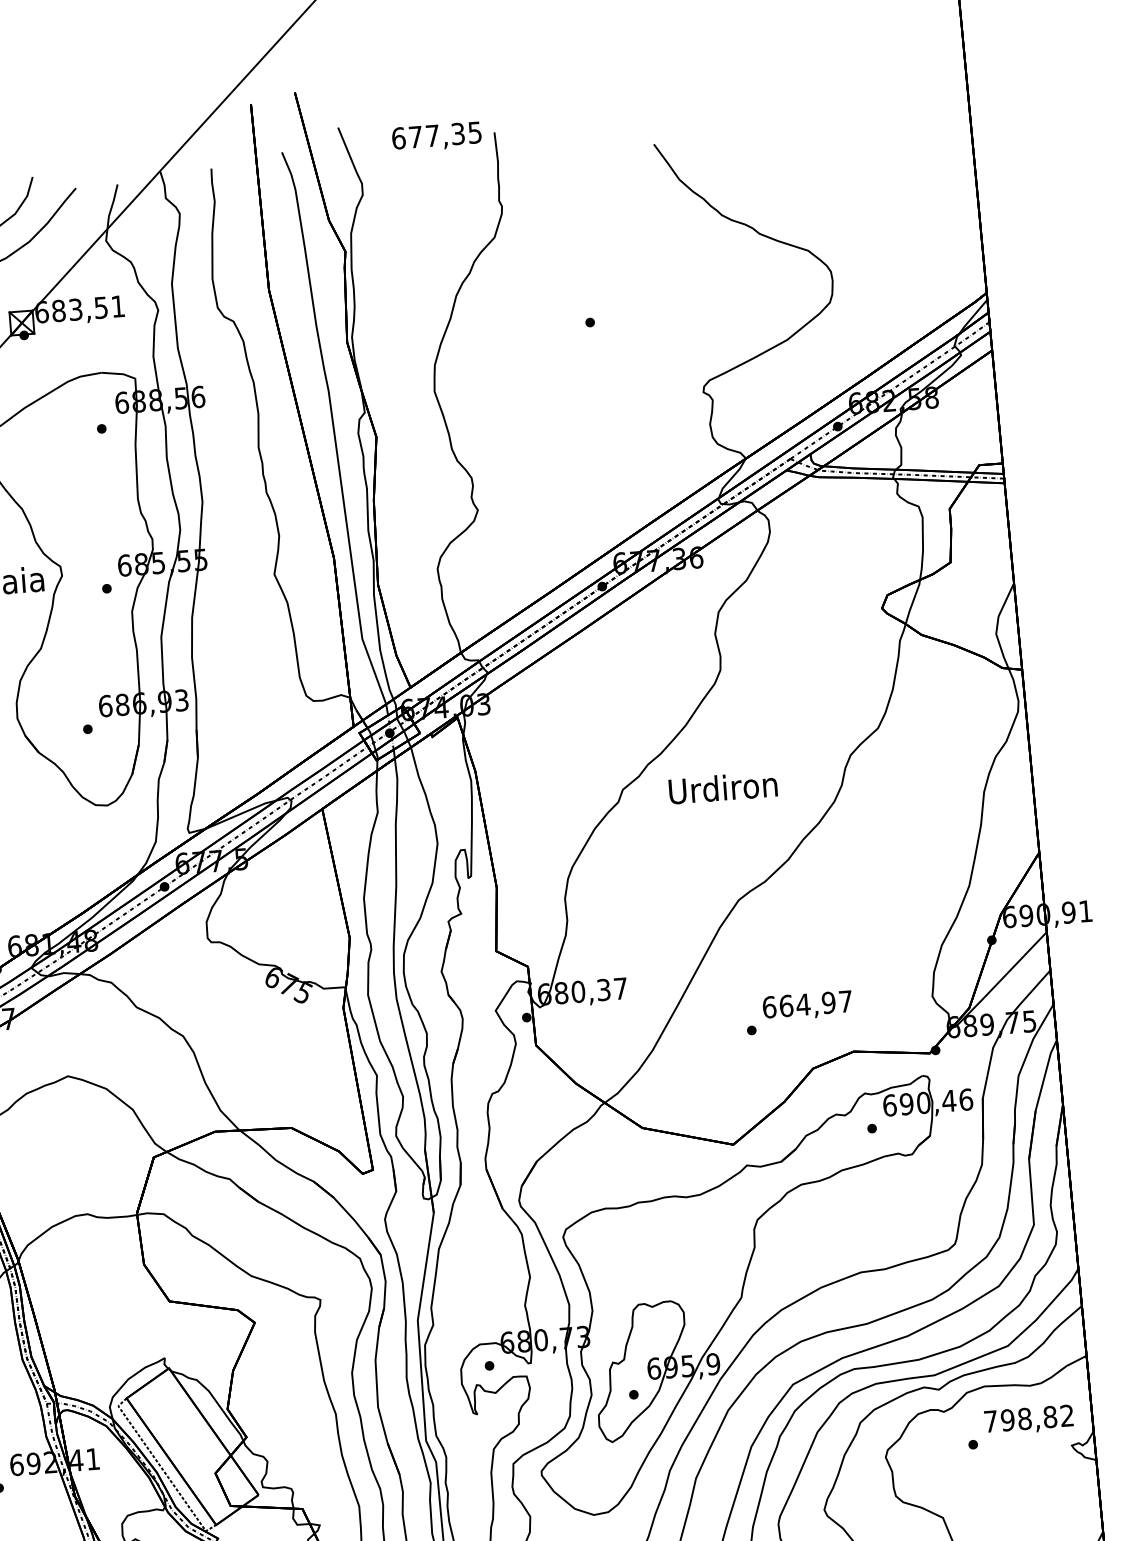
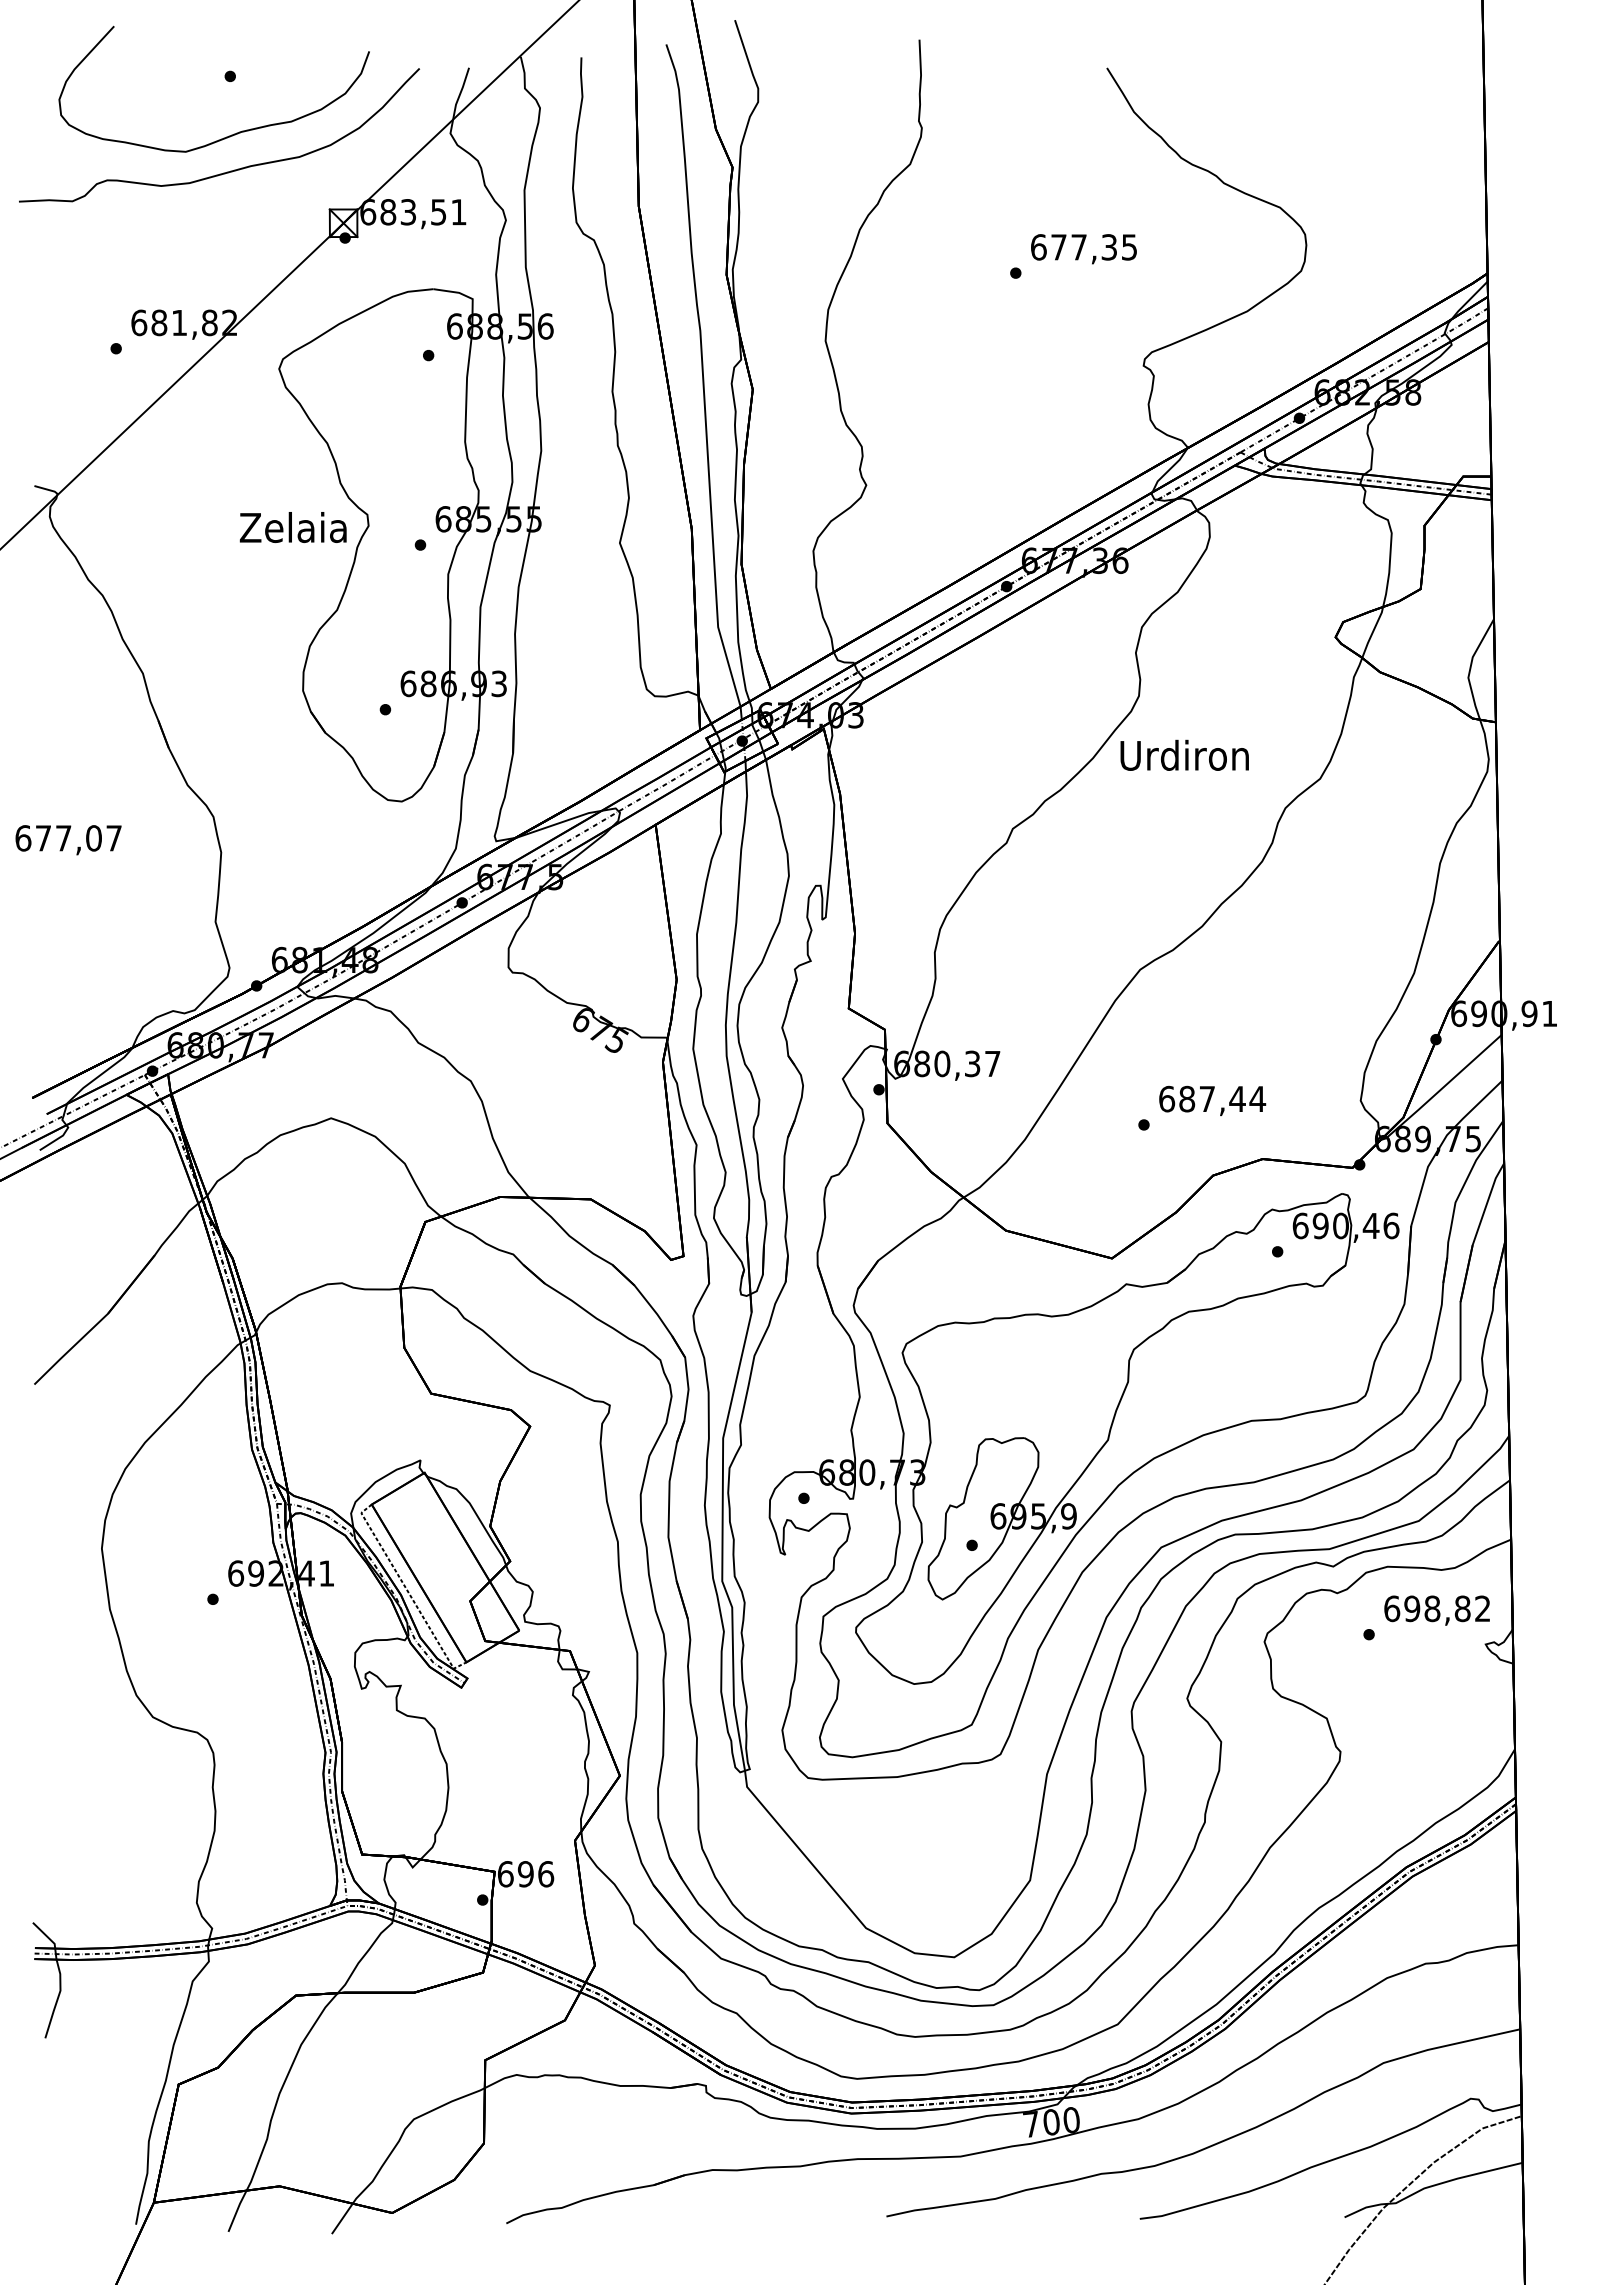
text: (436, 137) -> (1083, 249), moved
text: (722, 787) -> (1184, 754), moved
text: (816, 1003) -> (1222, 1098), 664,97 -> 687,44
text: (991, 1421) -> (1392, 1608), 798,82 -> 698,82

